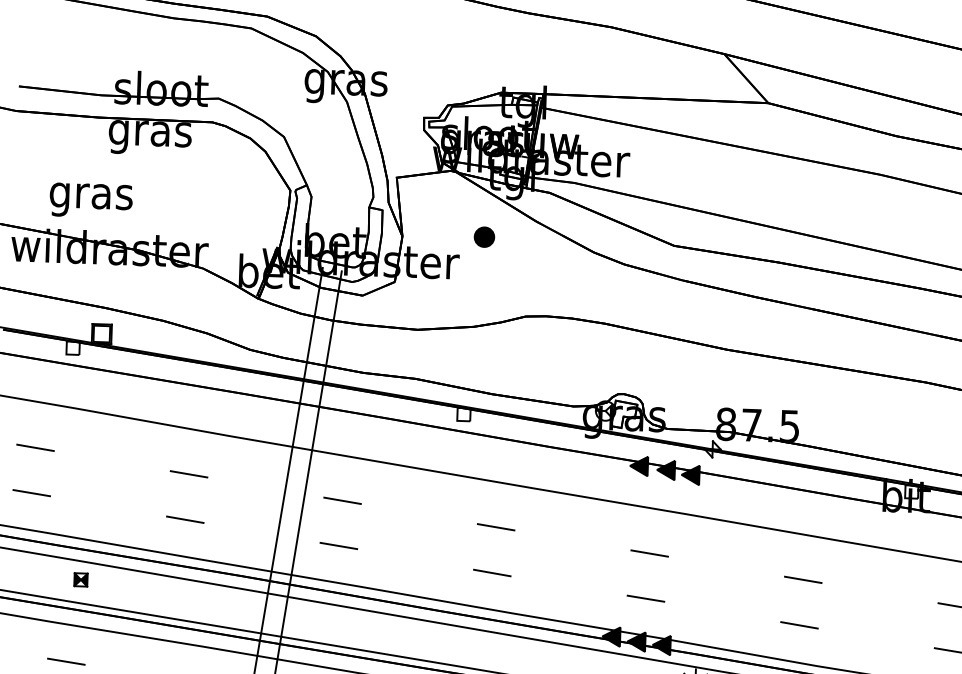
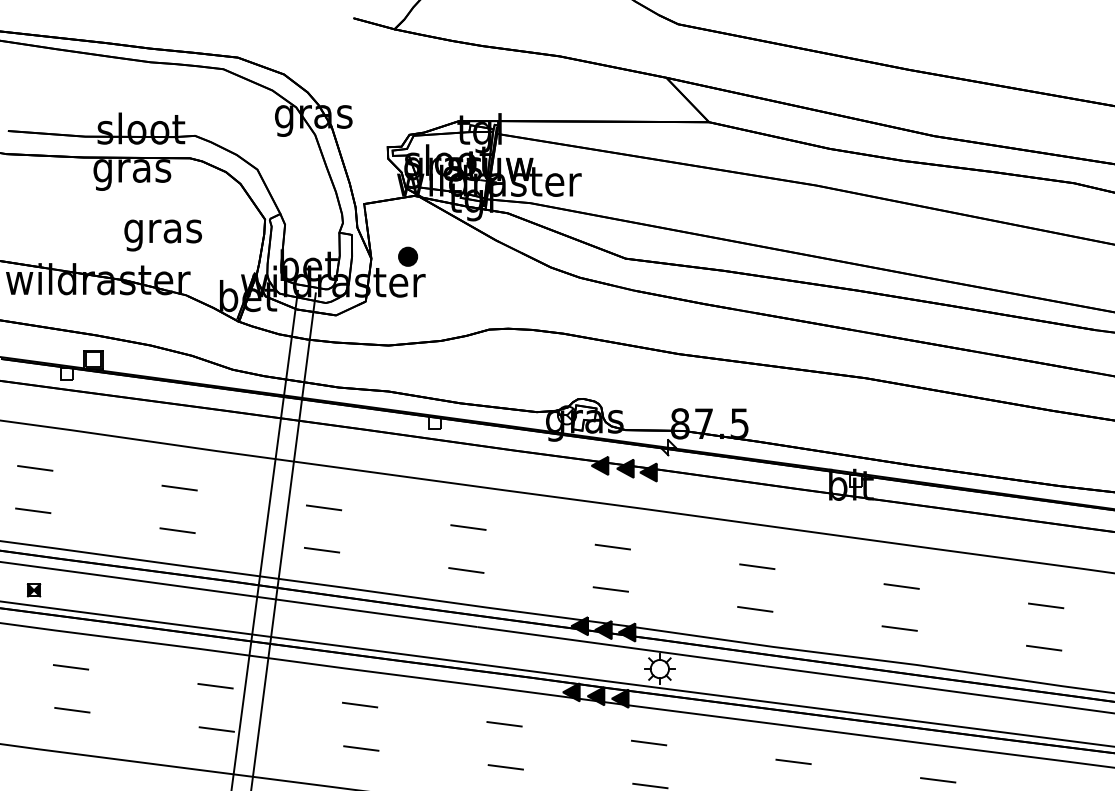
text: (90, 200) -> (162, 235), moved
part: (484, 236) -> (408, 256), moved
part: (80, 580) -> (33, 590), moved

